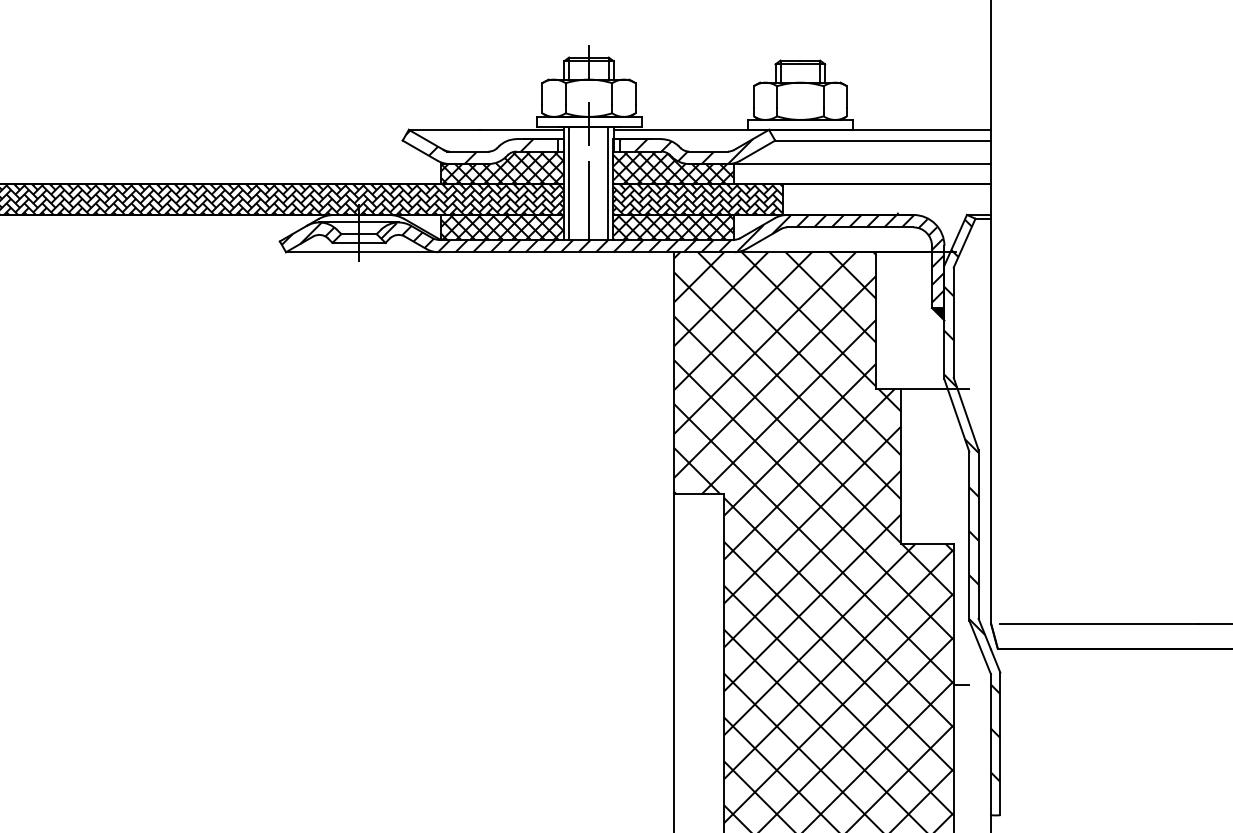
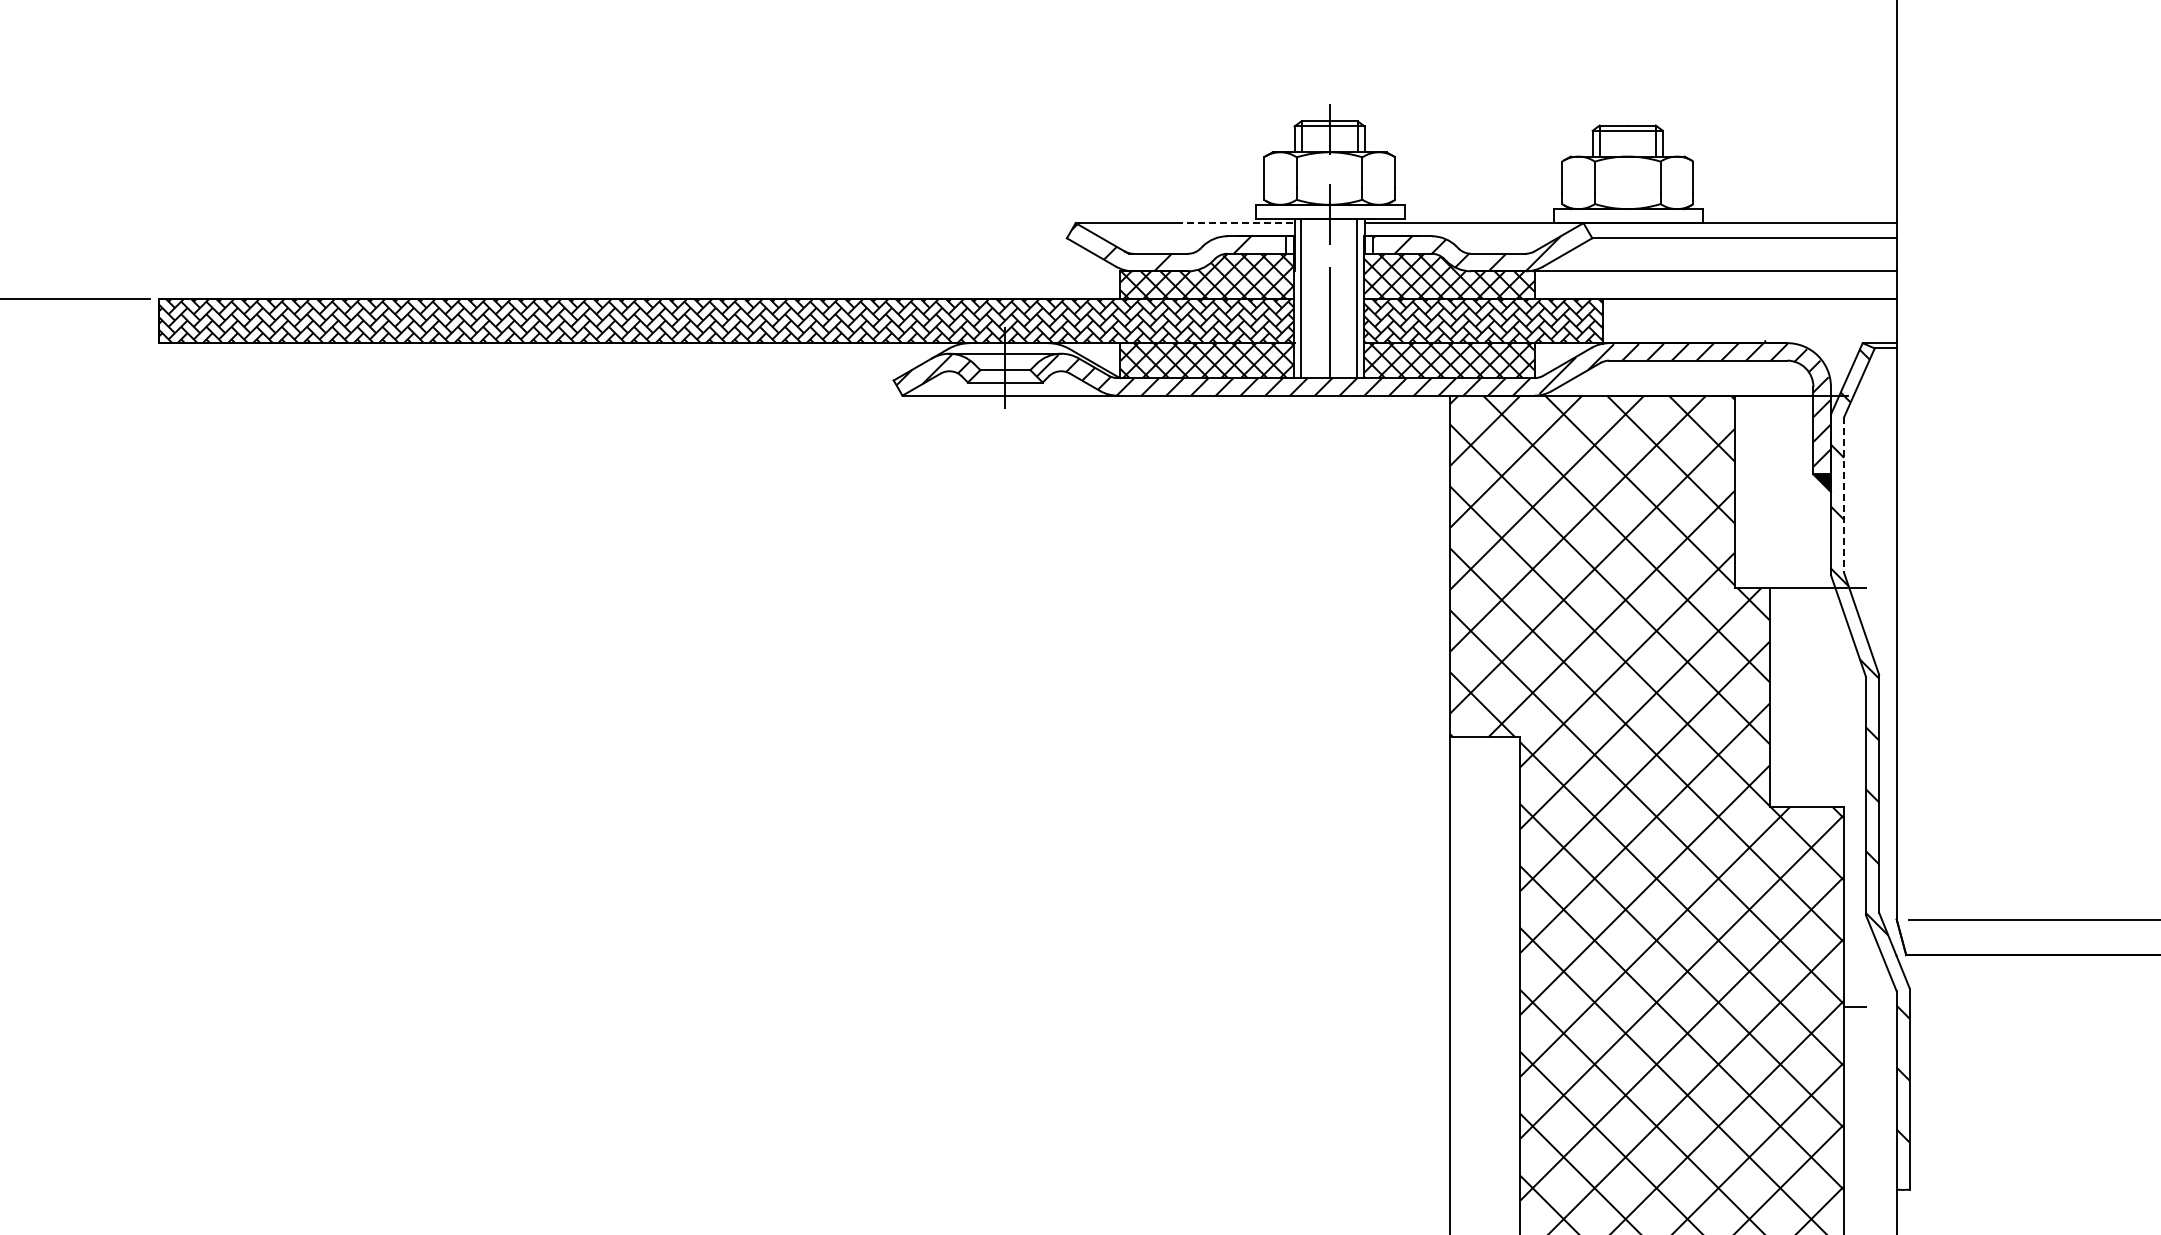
line: (522, 130) -> (1236, 223), solid -> dashed
line: (954, 323) -> (1844, 495), solid -> dashed

